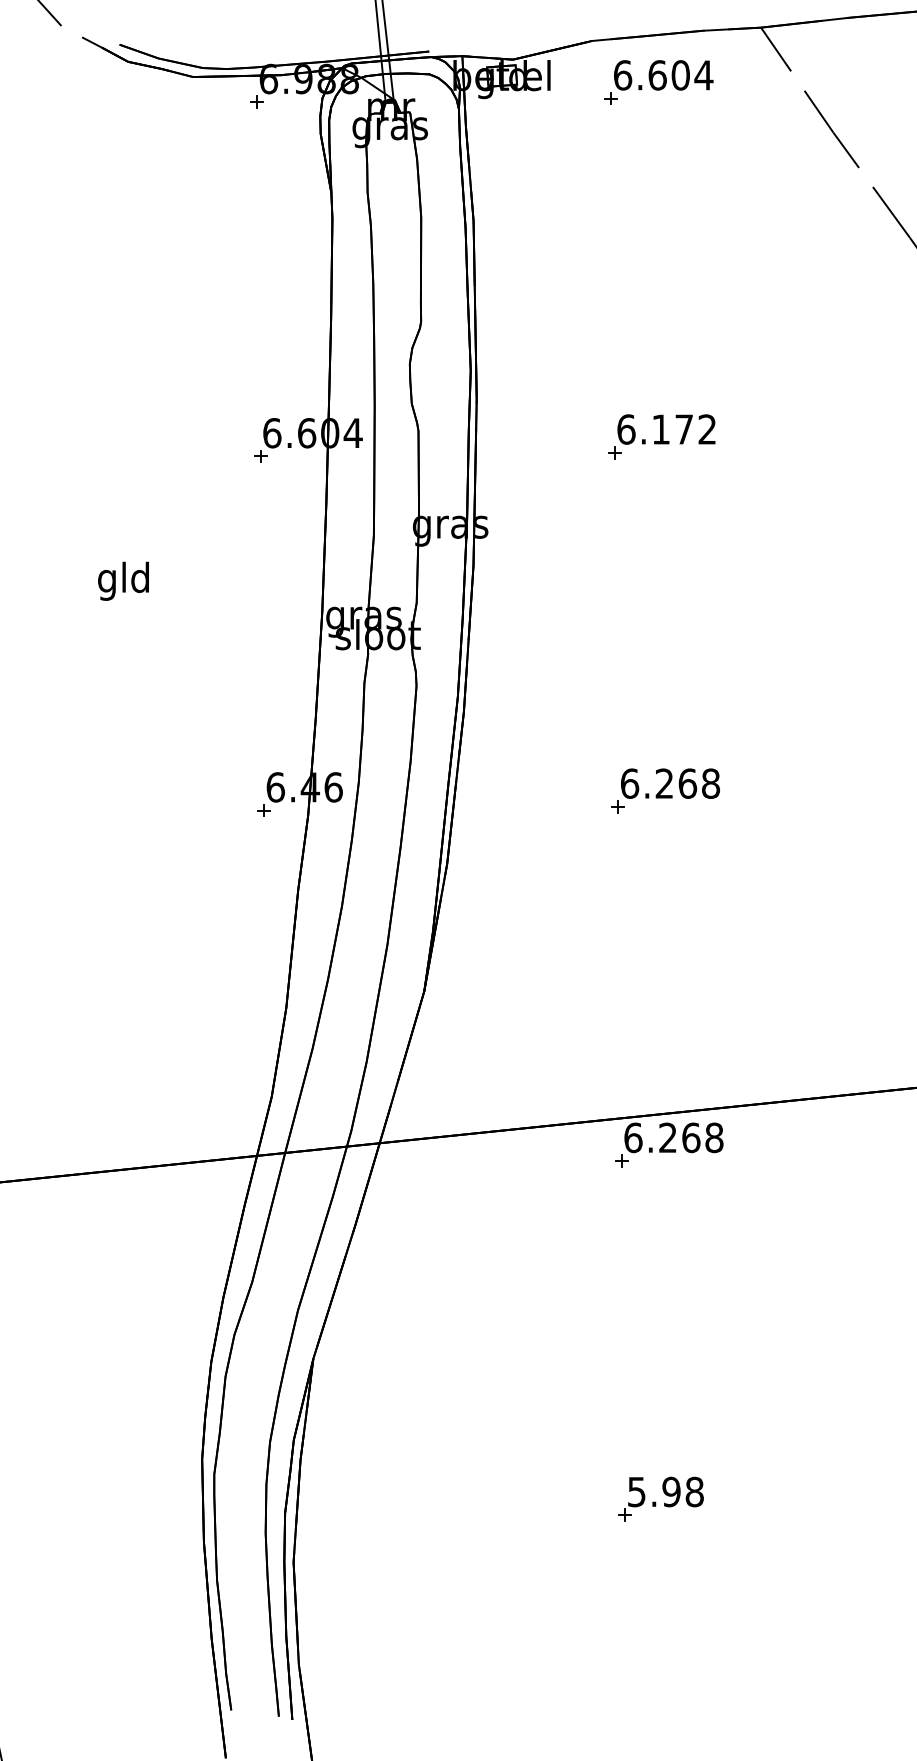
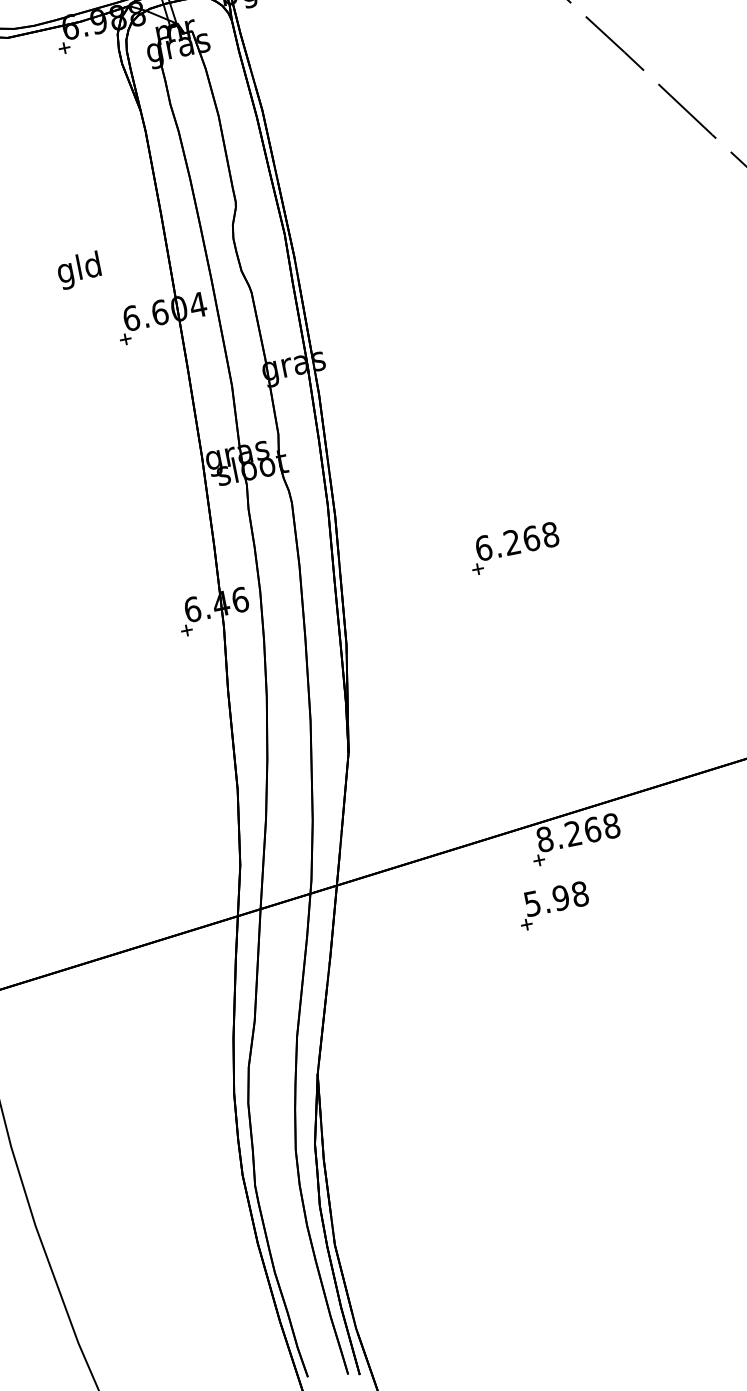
part: (661, 436) -> (452, 256), removed
text: (123, 580) -> (79, 269), moved
text: (633, 1137) -> (545, 839), 6.268 -> 8.268
part: (660, 1498) -> (553, 905), moved

